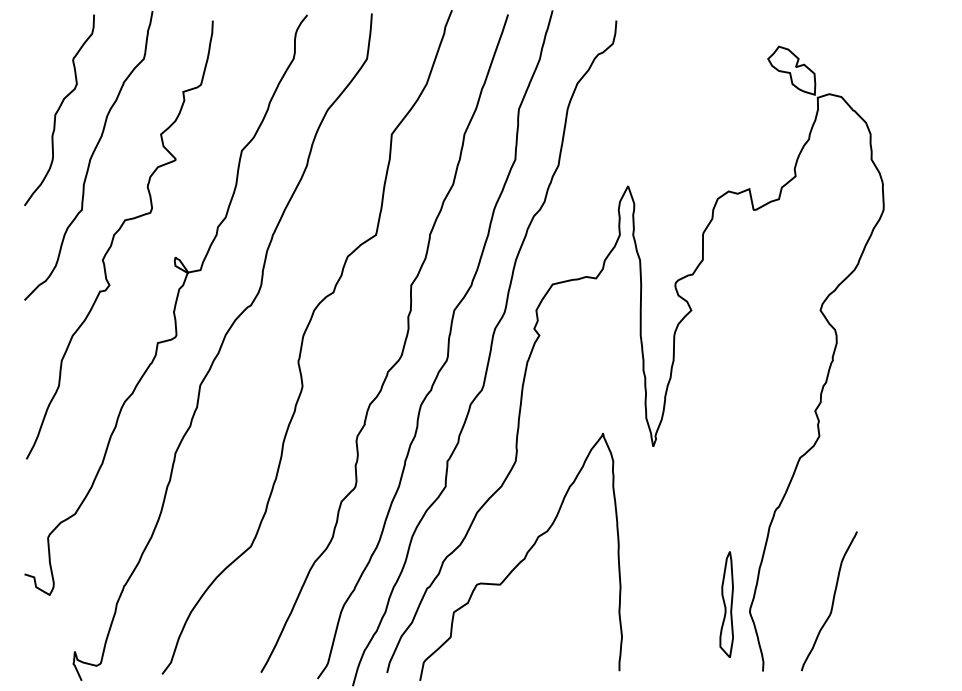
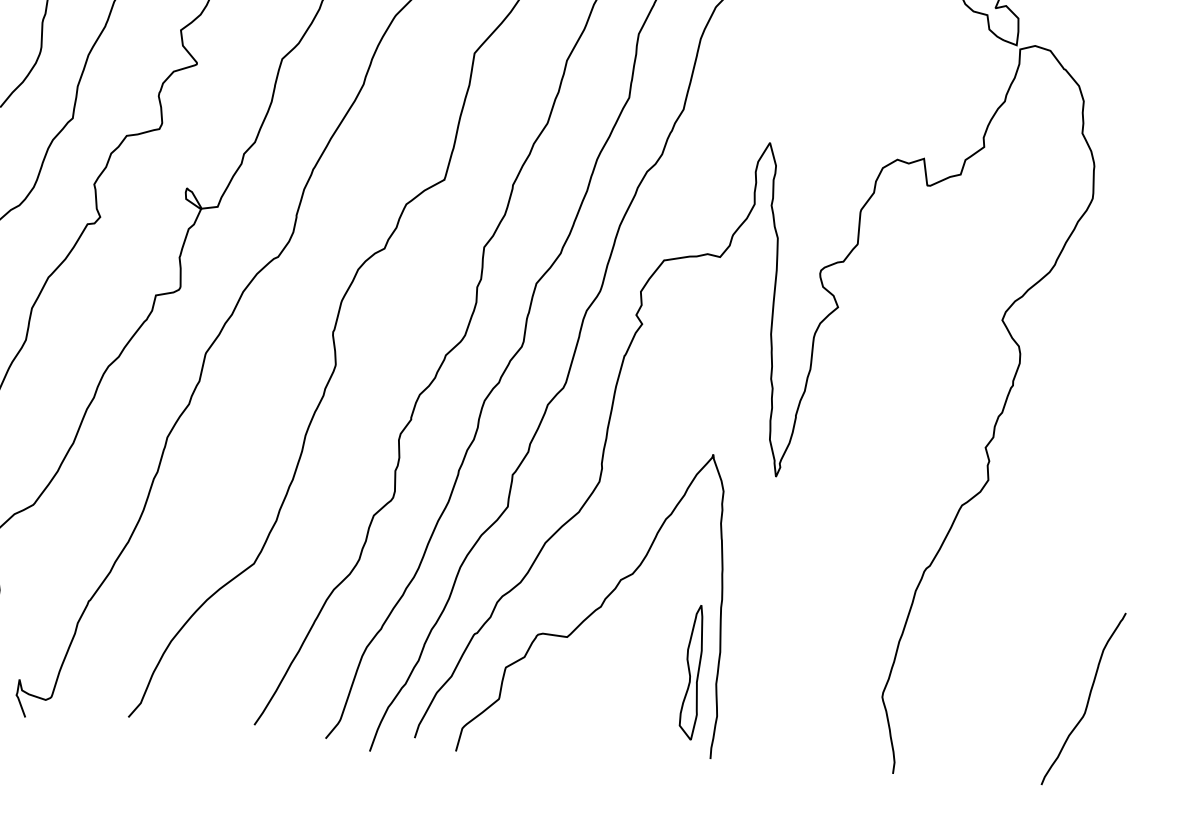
curve: (832, 601) -> (1087, 699), moved
part: (726, 604) -> (691, 672), moved

